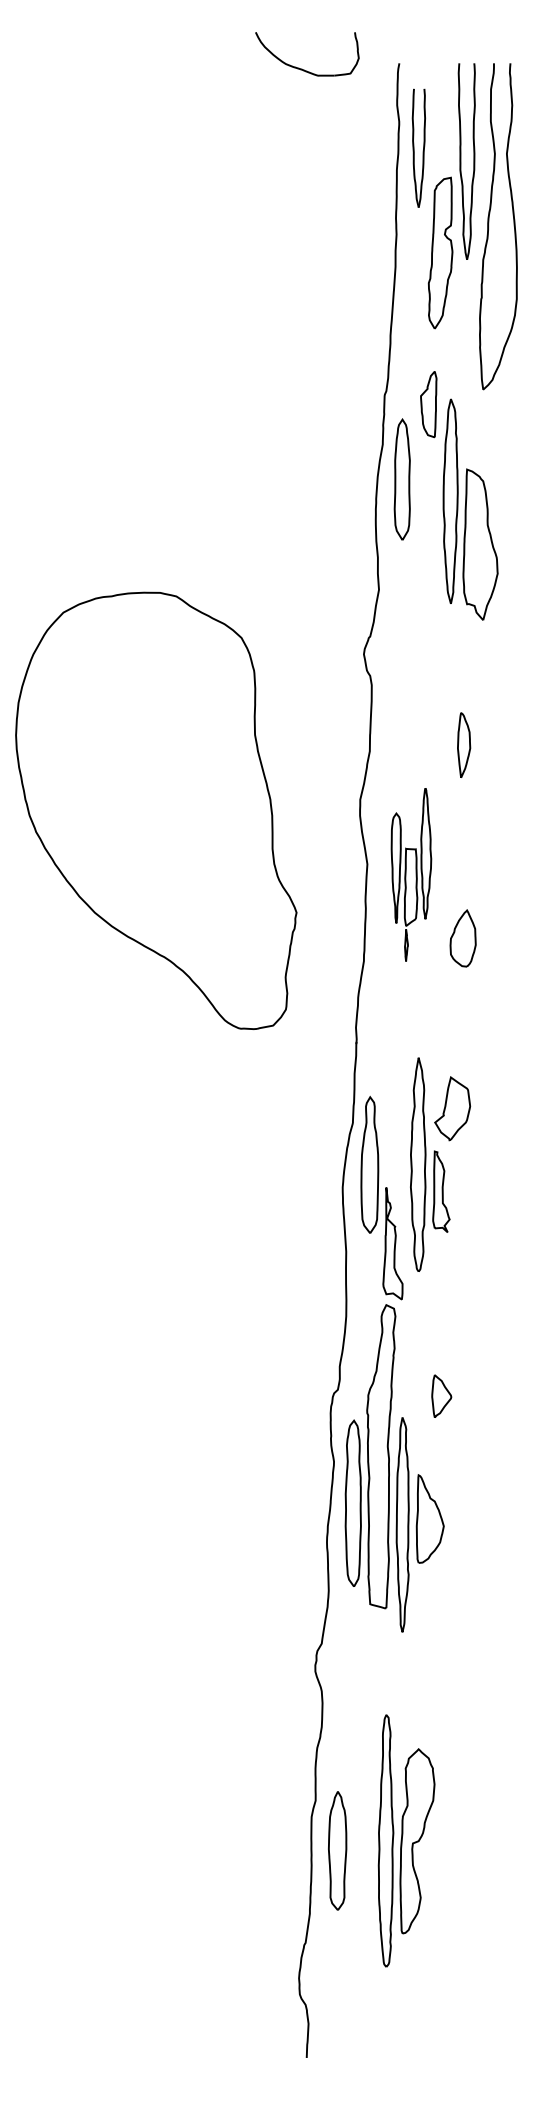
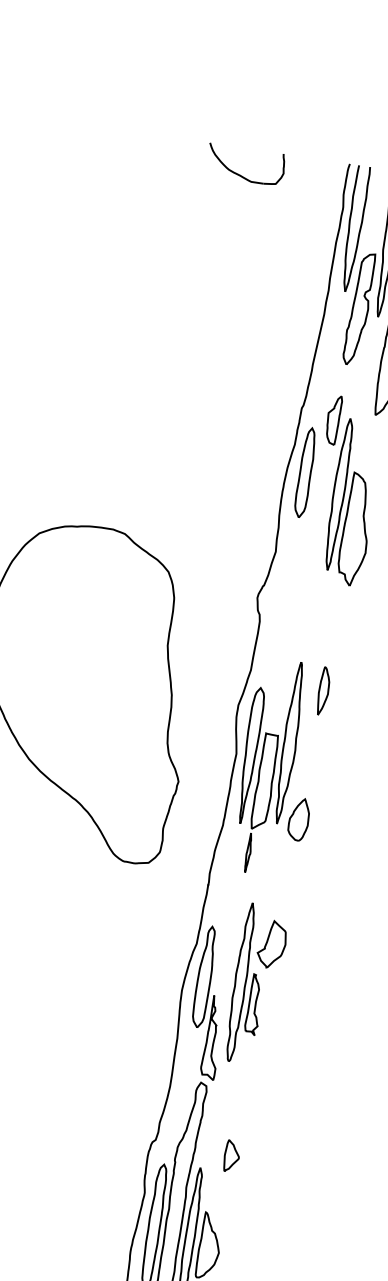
part: (302, 68) -> (240, 174), moved
part: (418, 148) -> (354, 229), size x1.43
part: (464, 744) -> (324, 690), moved
part: (411, 874) -> (267, 766), size x1.67

